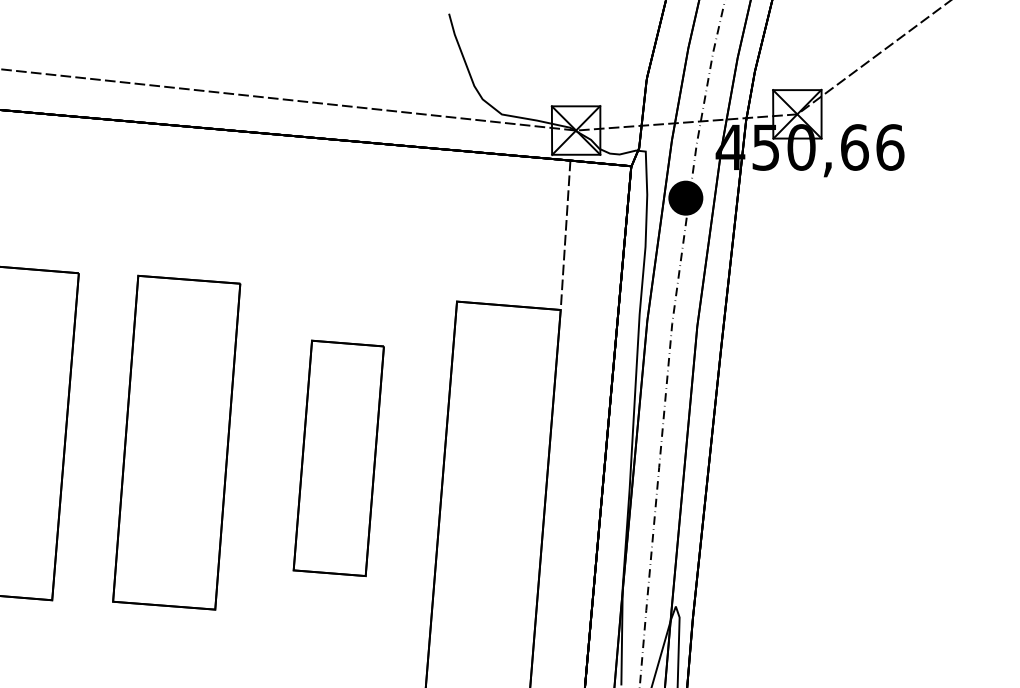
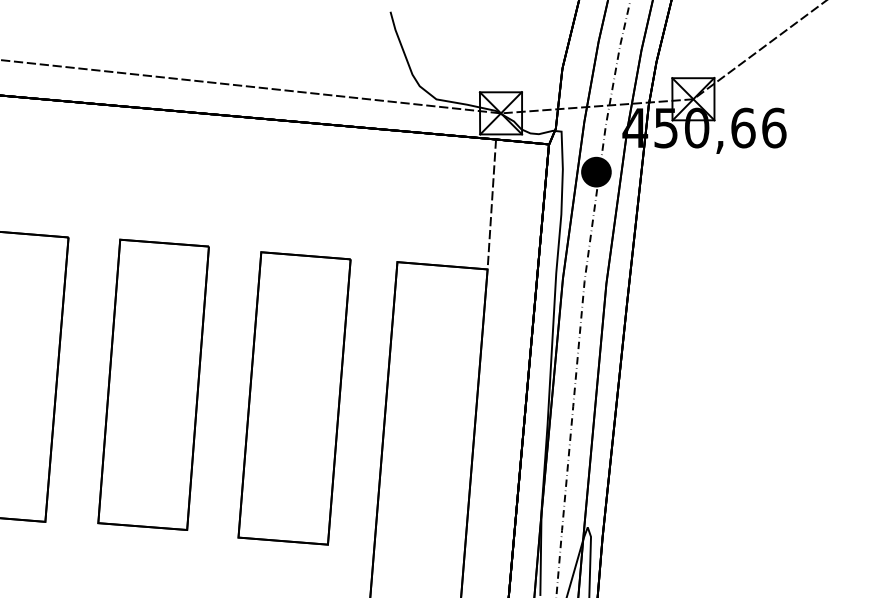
part: (338, 458) -> (294, 398), size x1.43

